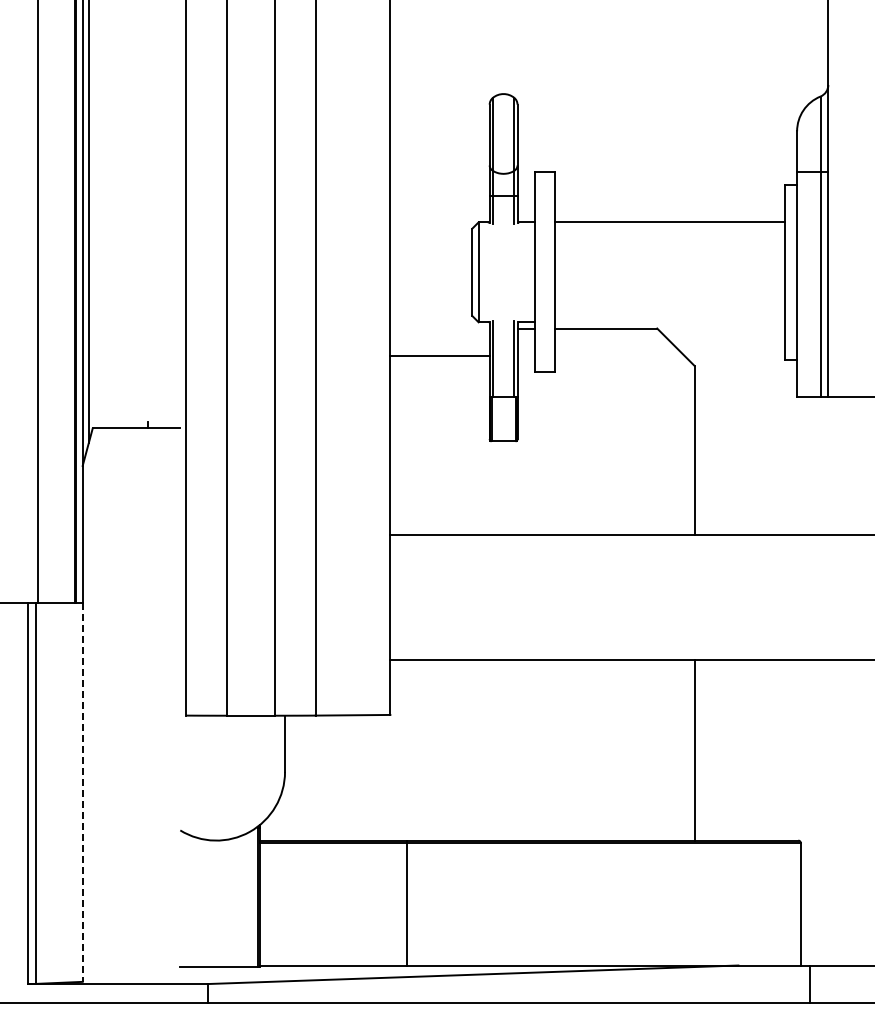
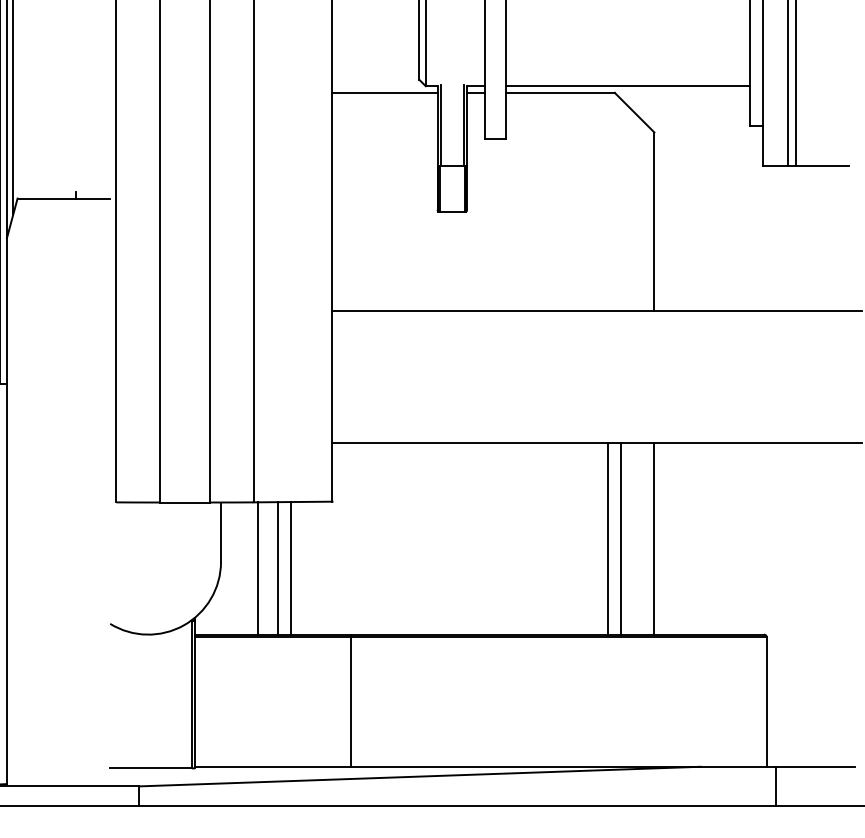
line: (669, 322) -> (627, 86), added
line: (439, 355) -> (384, 92), moved
line: (650, 749) -> (607, 538), added
line: (663, 749) -> (621, 538), added
line: (320, 777) -> (258, 567), added
line: (338, 777) -> (277, 567), added
line: (351, 777) -> (291, 567), added
line: (82, 793) -> (6, 584), dashed -> solid

